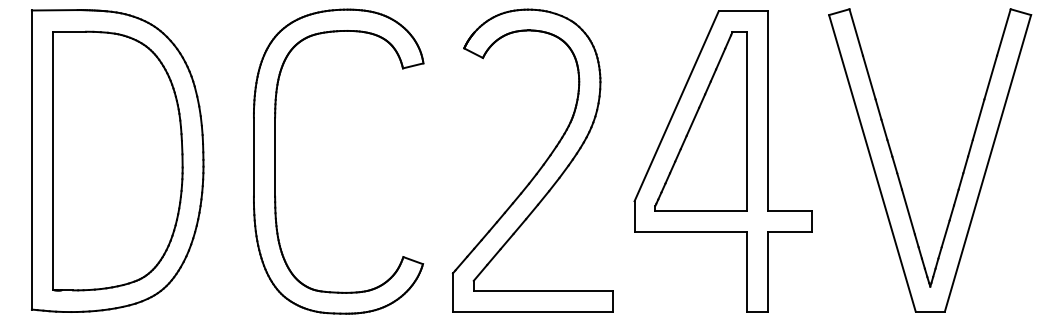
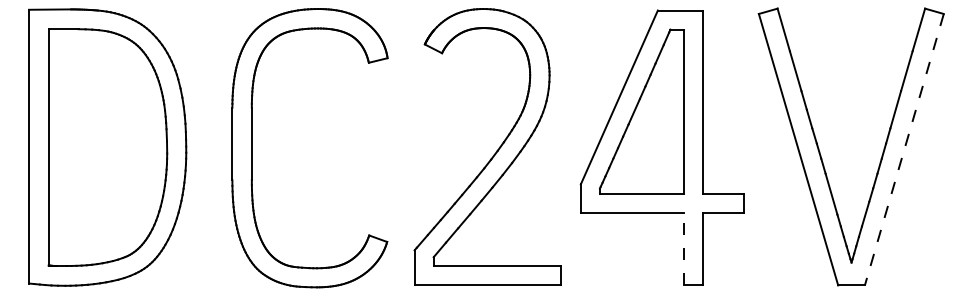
line: (988, 164) -> (904, 150), solid -> dashed
line: (746, 271) -> (683, 248), solid -> dashed

